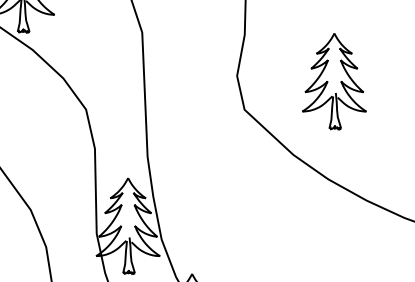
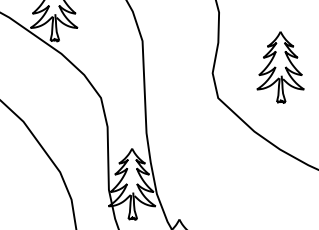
part: (334, 81) -> (280, 67), moved

